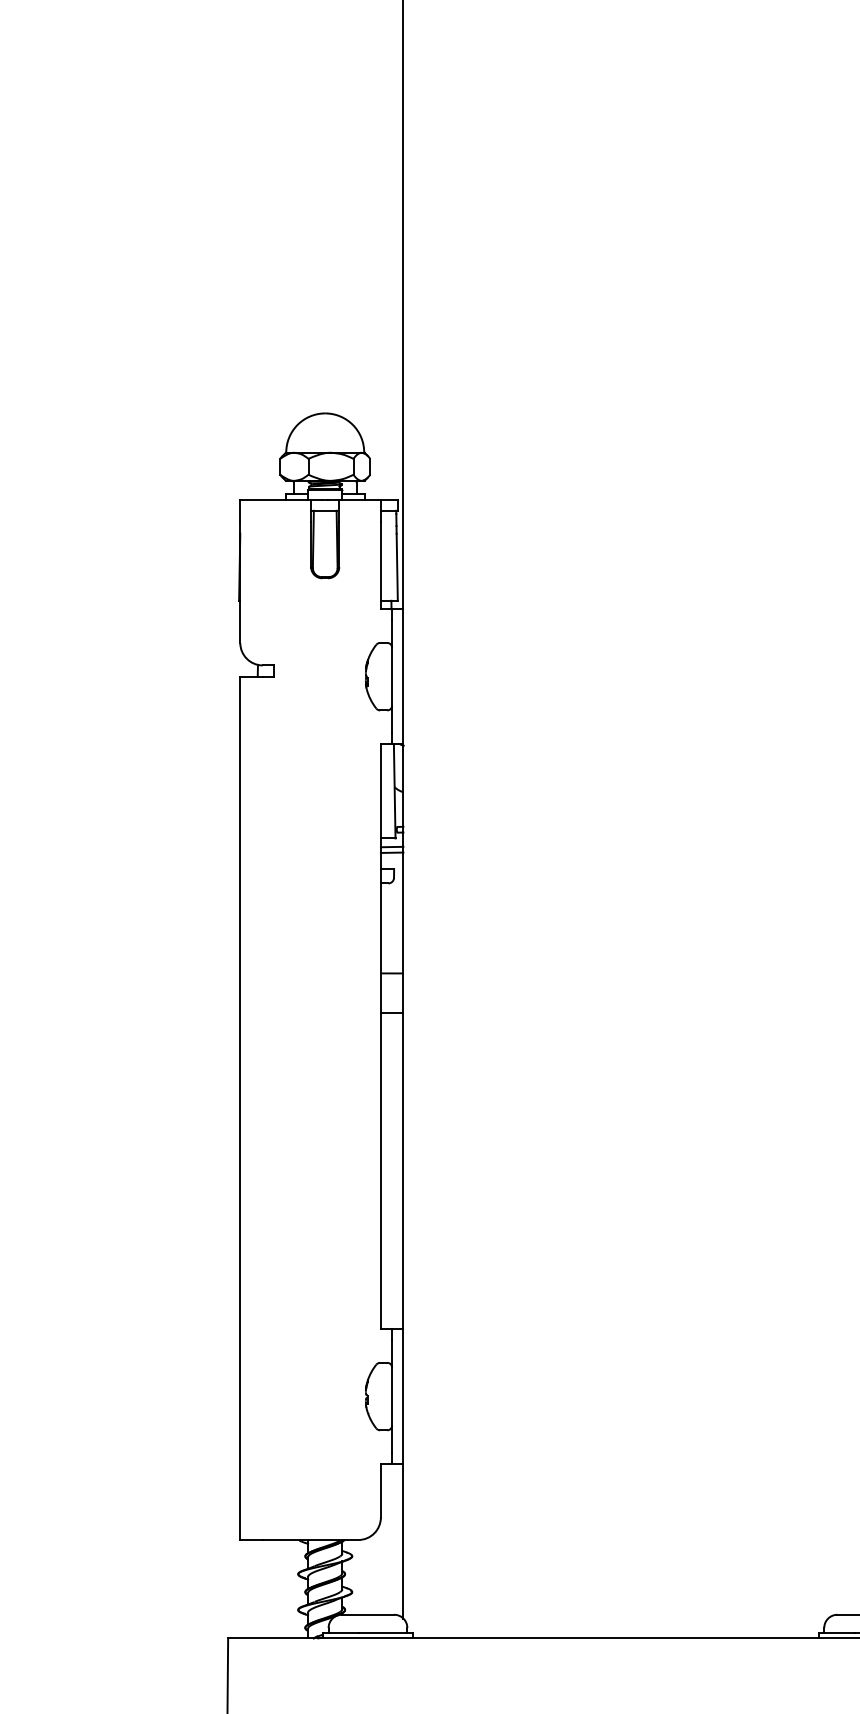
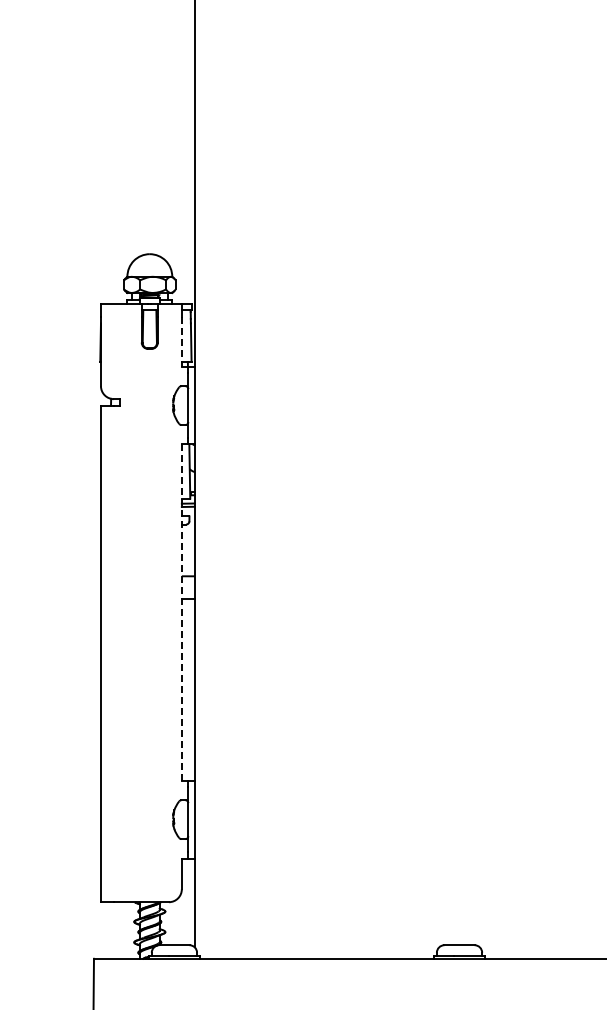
line: (380, 566) -> (181, 342), solid -> dashed
line: (380, 1038) -> (181, 613), solid -> dashed

